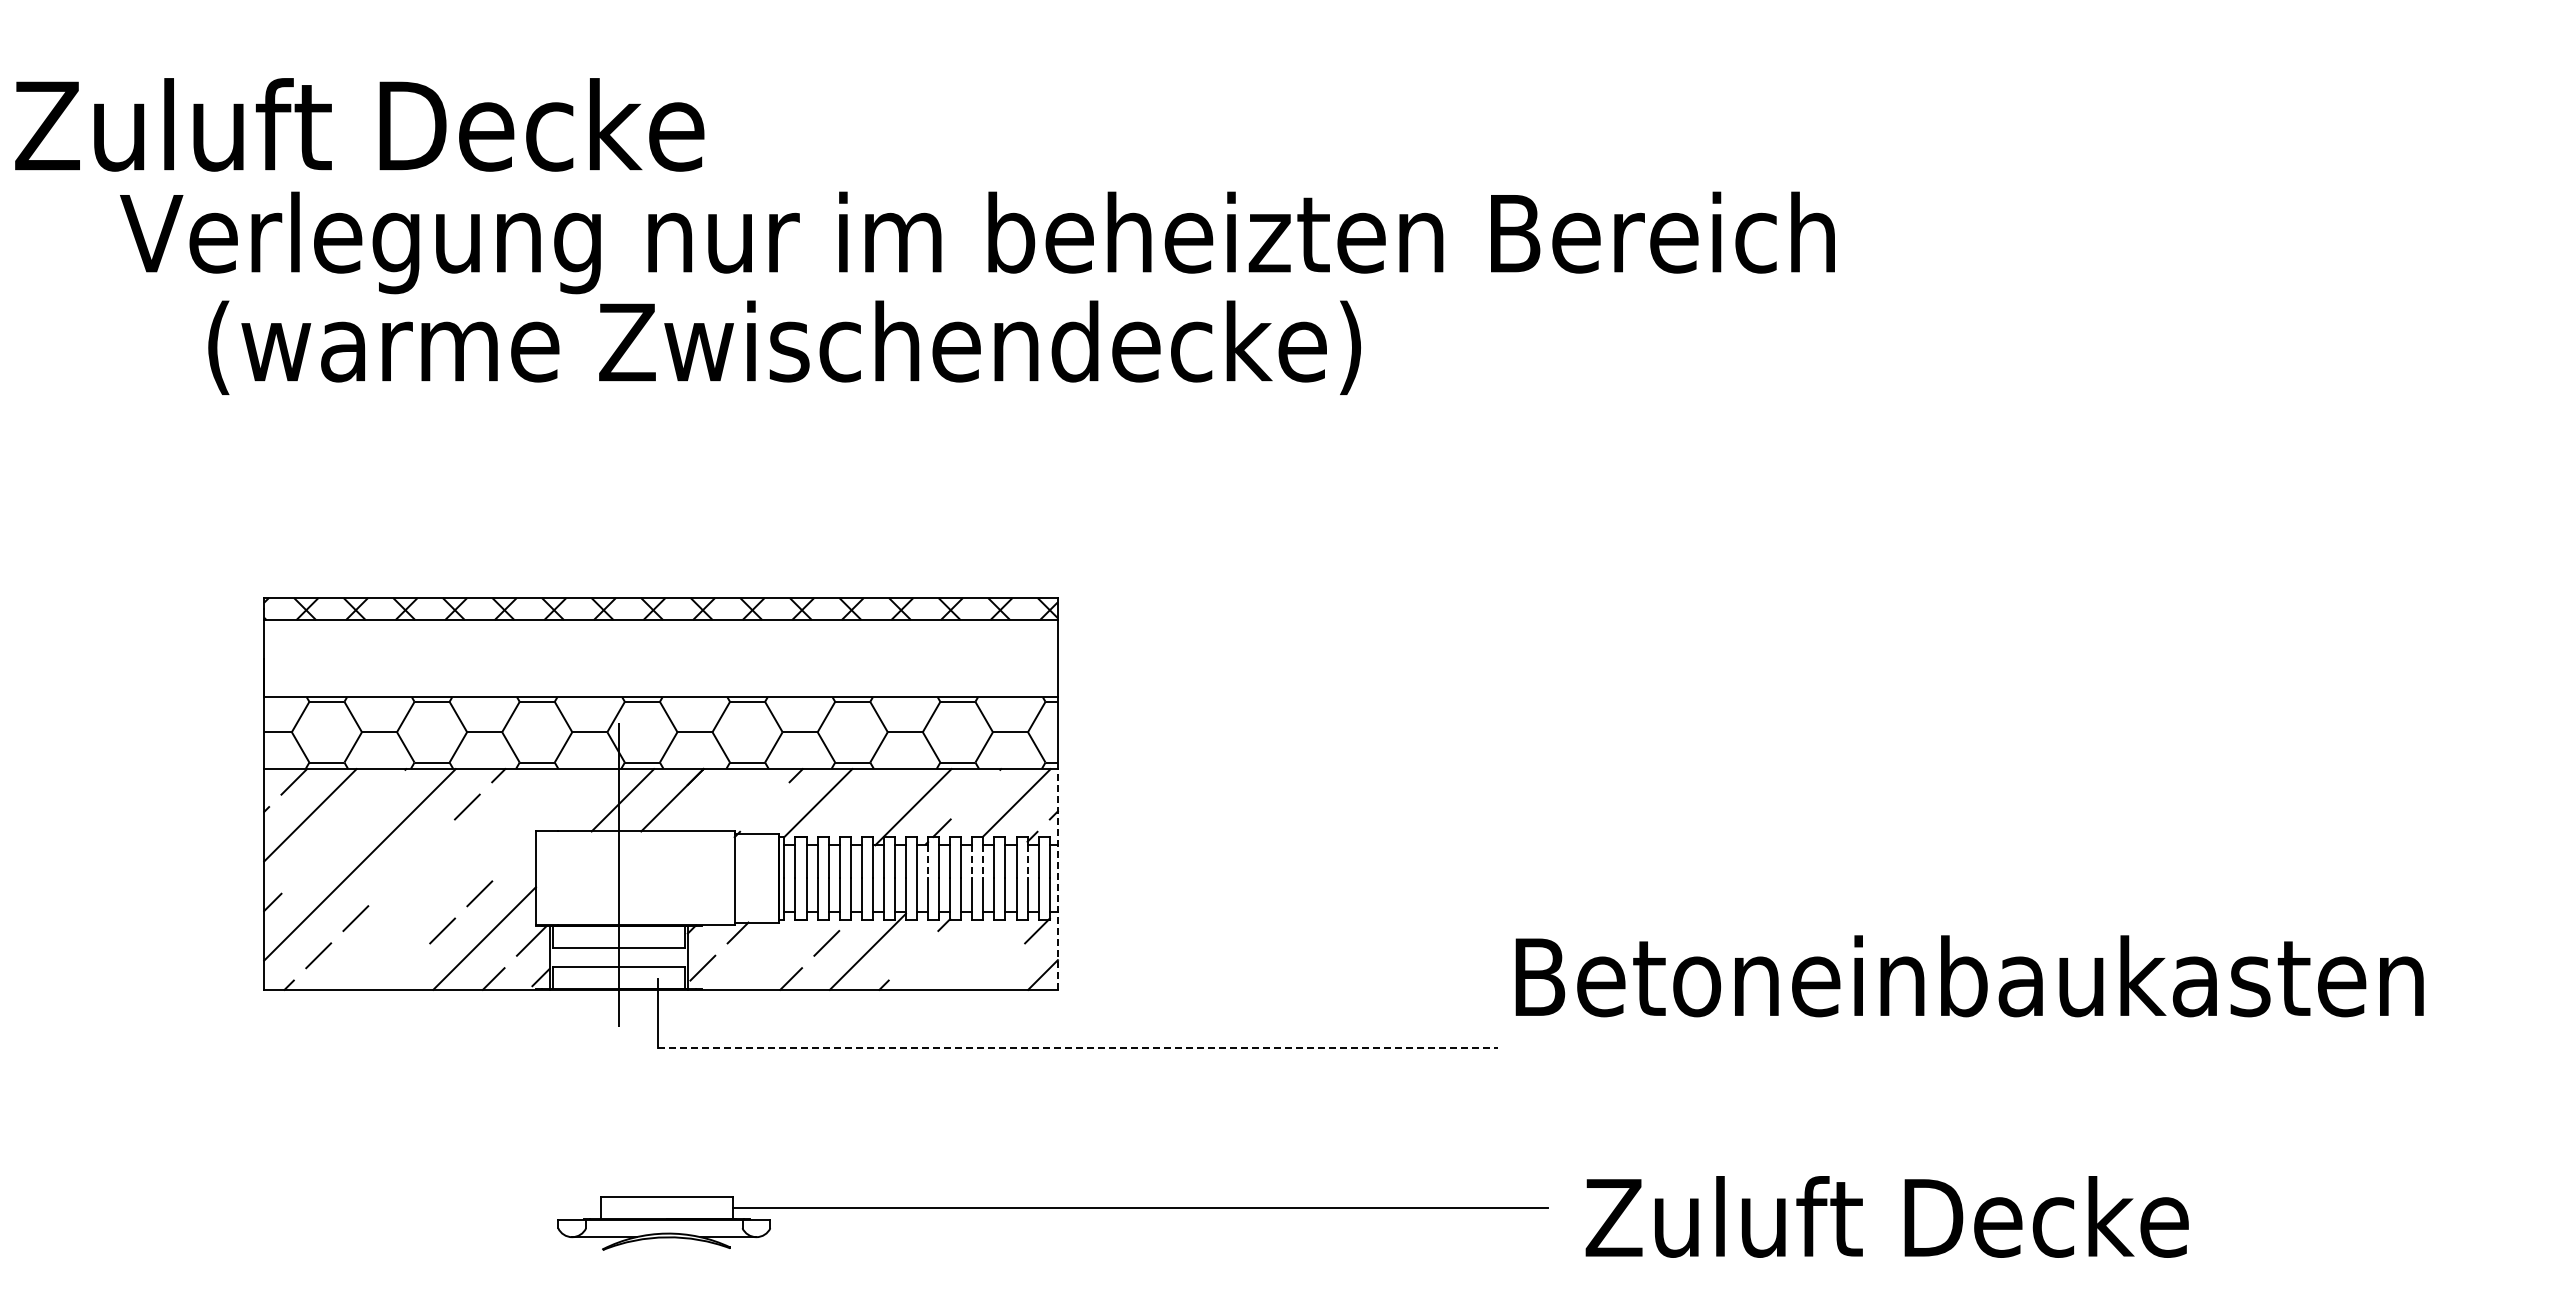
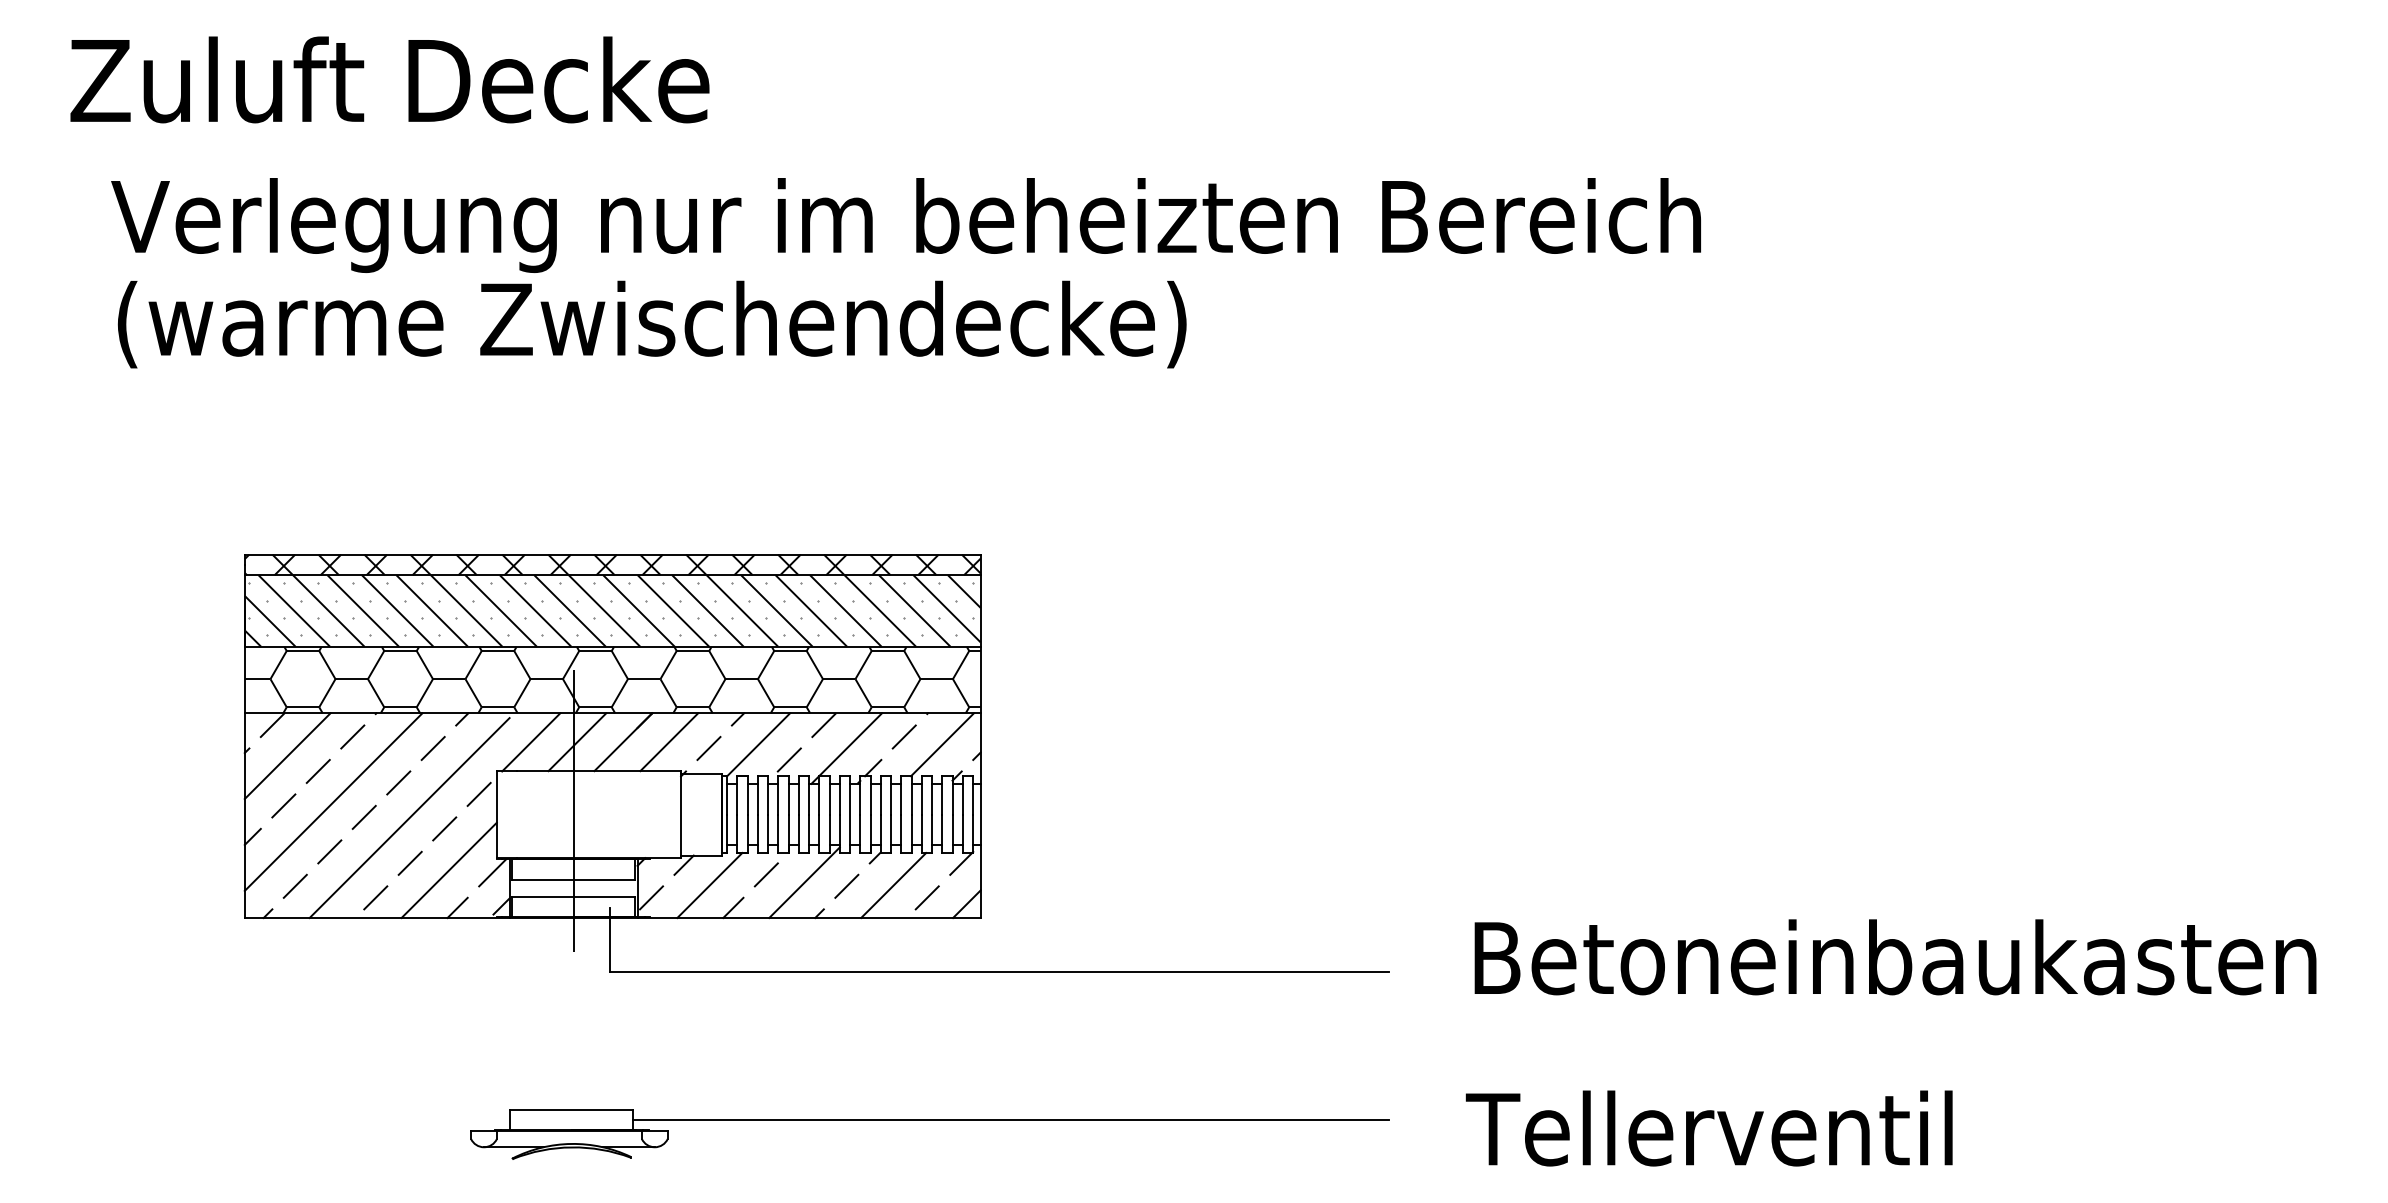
text: (359, 124) -> (389, 79), moved
text: (784, 347) -> (652, 324), moved
hatch: (660, 658) -> (612, 610), added
line: (888, 781) -> (823, 724), added
line: (380, 794) -> (352, 736), added
line: (975, 794) -> (904, 736), added
line: (572, 800) -> (530, 742), added
line: (721, 800) -> (668, 742), added
line: (764, 806) -> (708, 747), added
line: (851, 819) -> (789, 760), added
line: (343, 831) -> (318, 771), added
line: (429, 843) -> (398, 782), added
line: (516, 856) -> (478, 794), added
line: (928, 861) -> (860, 798), dashed -> solid
line: (972, 861) -> (901, 798), dashed -> solid
line: (983, 861) -> (911, 798), dashed -> solid
line: (1027, 861) -> (952, 798), dashed -> solid
line: (305, 868) -> (283, 805), added
line: (1057, 879) -> (980, 815), dashed -> solid
line: (392, 881) -> (363, 817), added
line: (441, 881) -> (409, 817), added
line: (765, 954) -> (709, 885), added
line: (964, 954) -> (894, 885), added
line: (913, 955) -> (846, 886), added
line: (405, 967) -> (375, 897), added
line: (999, 967) -> (926, 897), added
text: (1969, 976) -> (1895, 957), moved
line: (1078, 1048) -> (999, 972), dashed -> solid
part: (1052, 1208) -> (929, 1120), moved
text: (1884, 1216) -> (1747, 1128), Zuluft Decke -> Tellerventil

